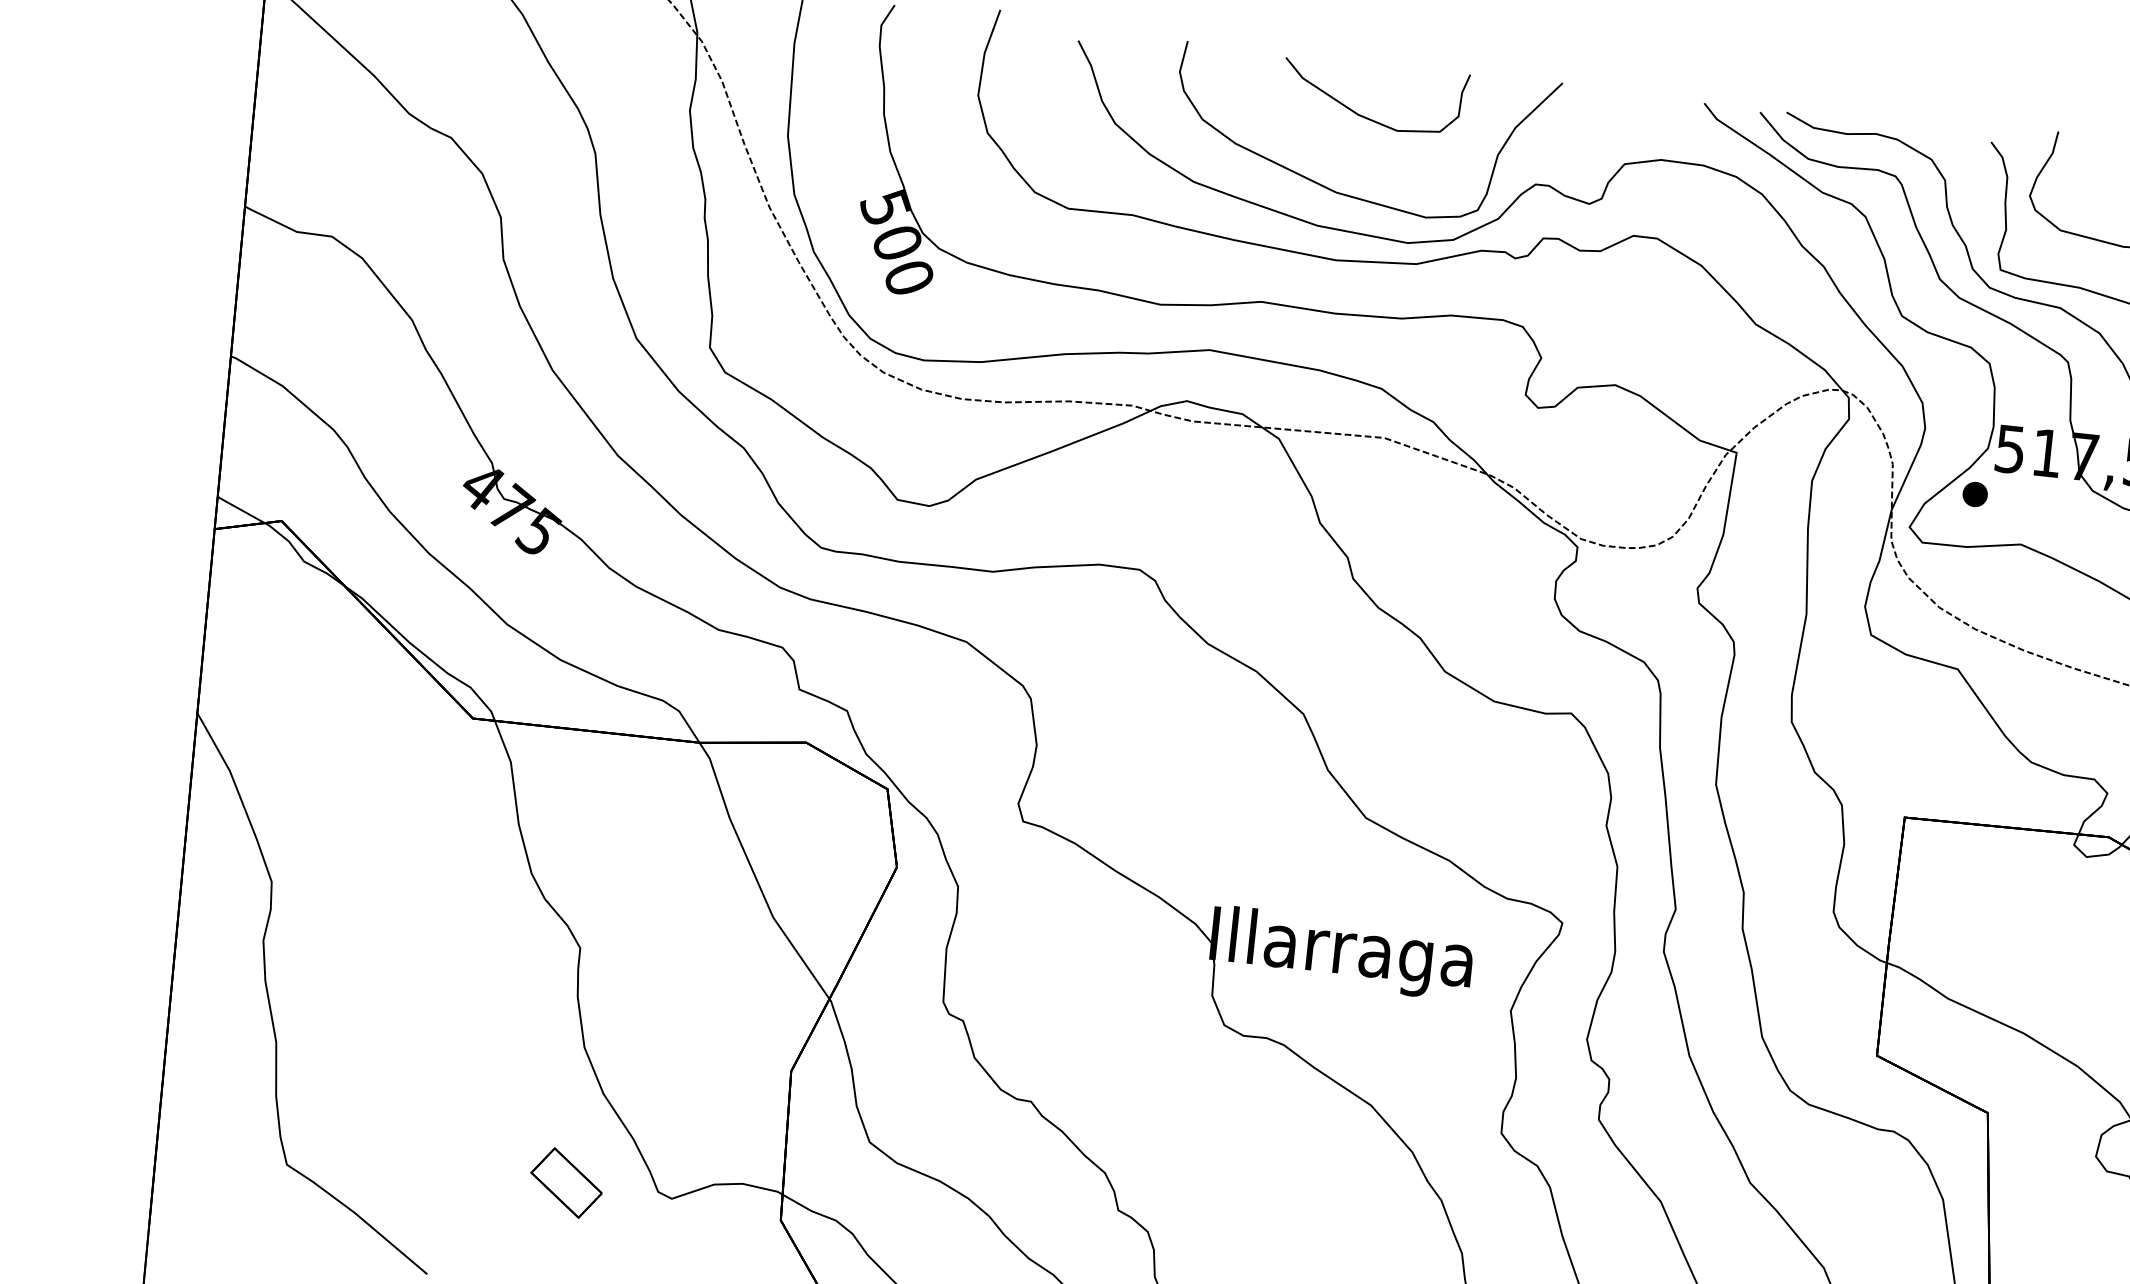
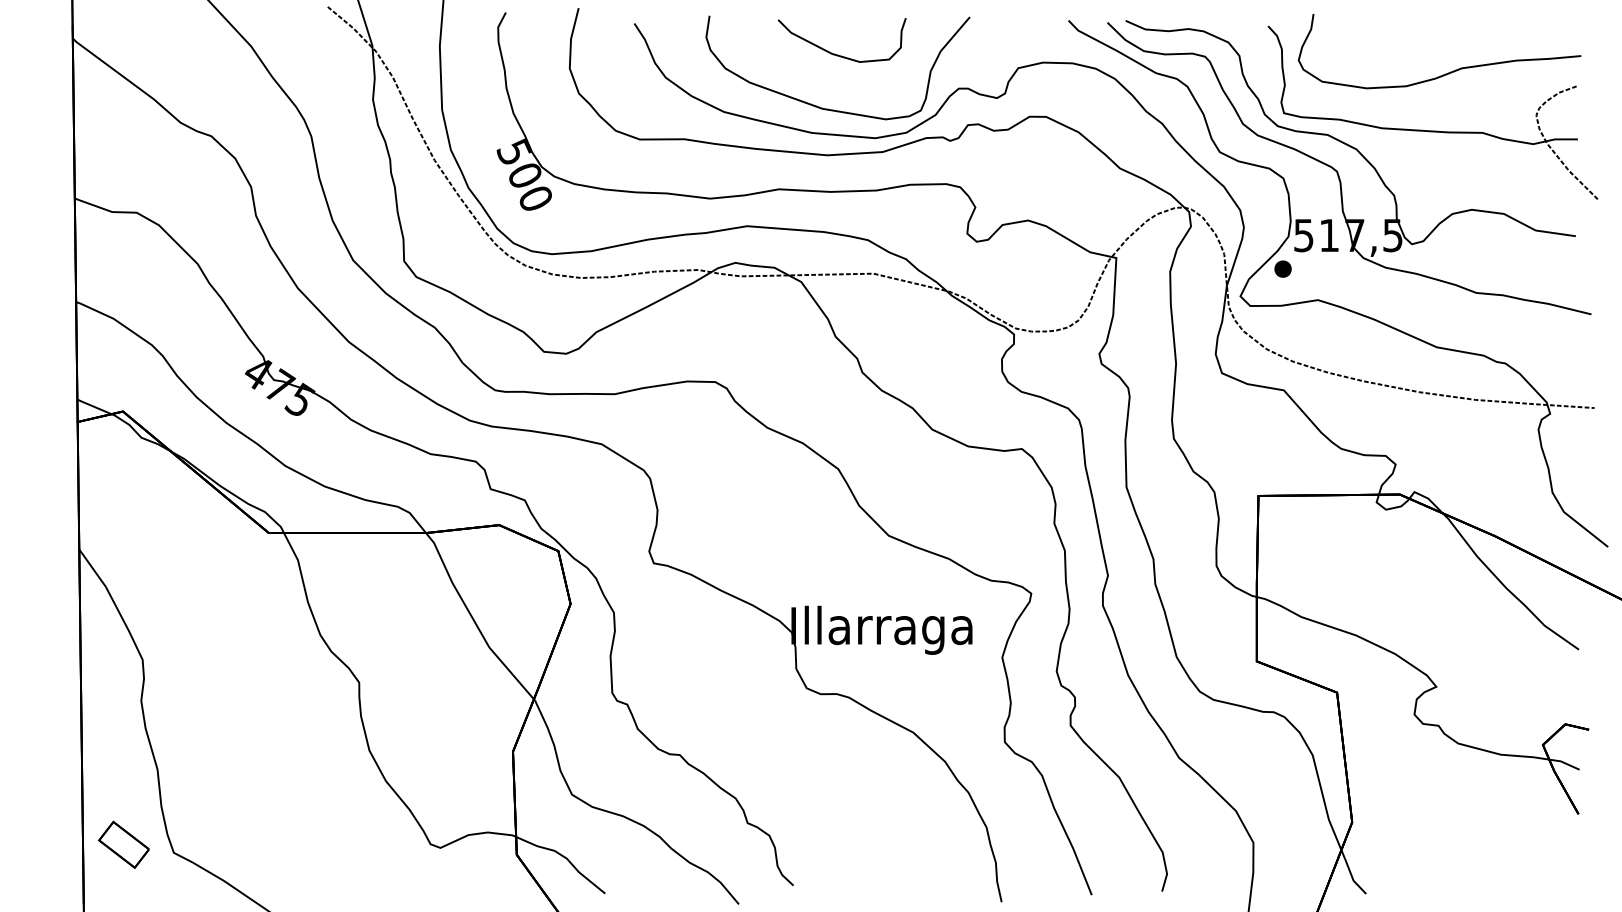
part: (565, 1182) -> (123, 844), moved

